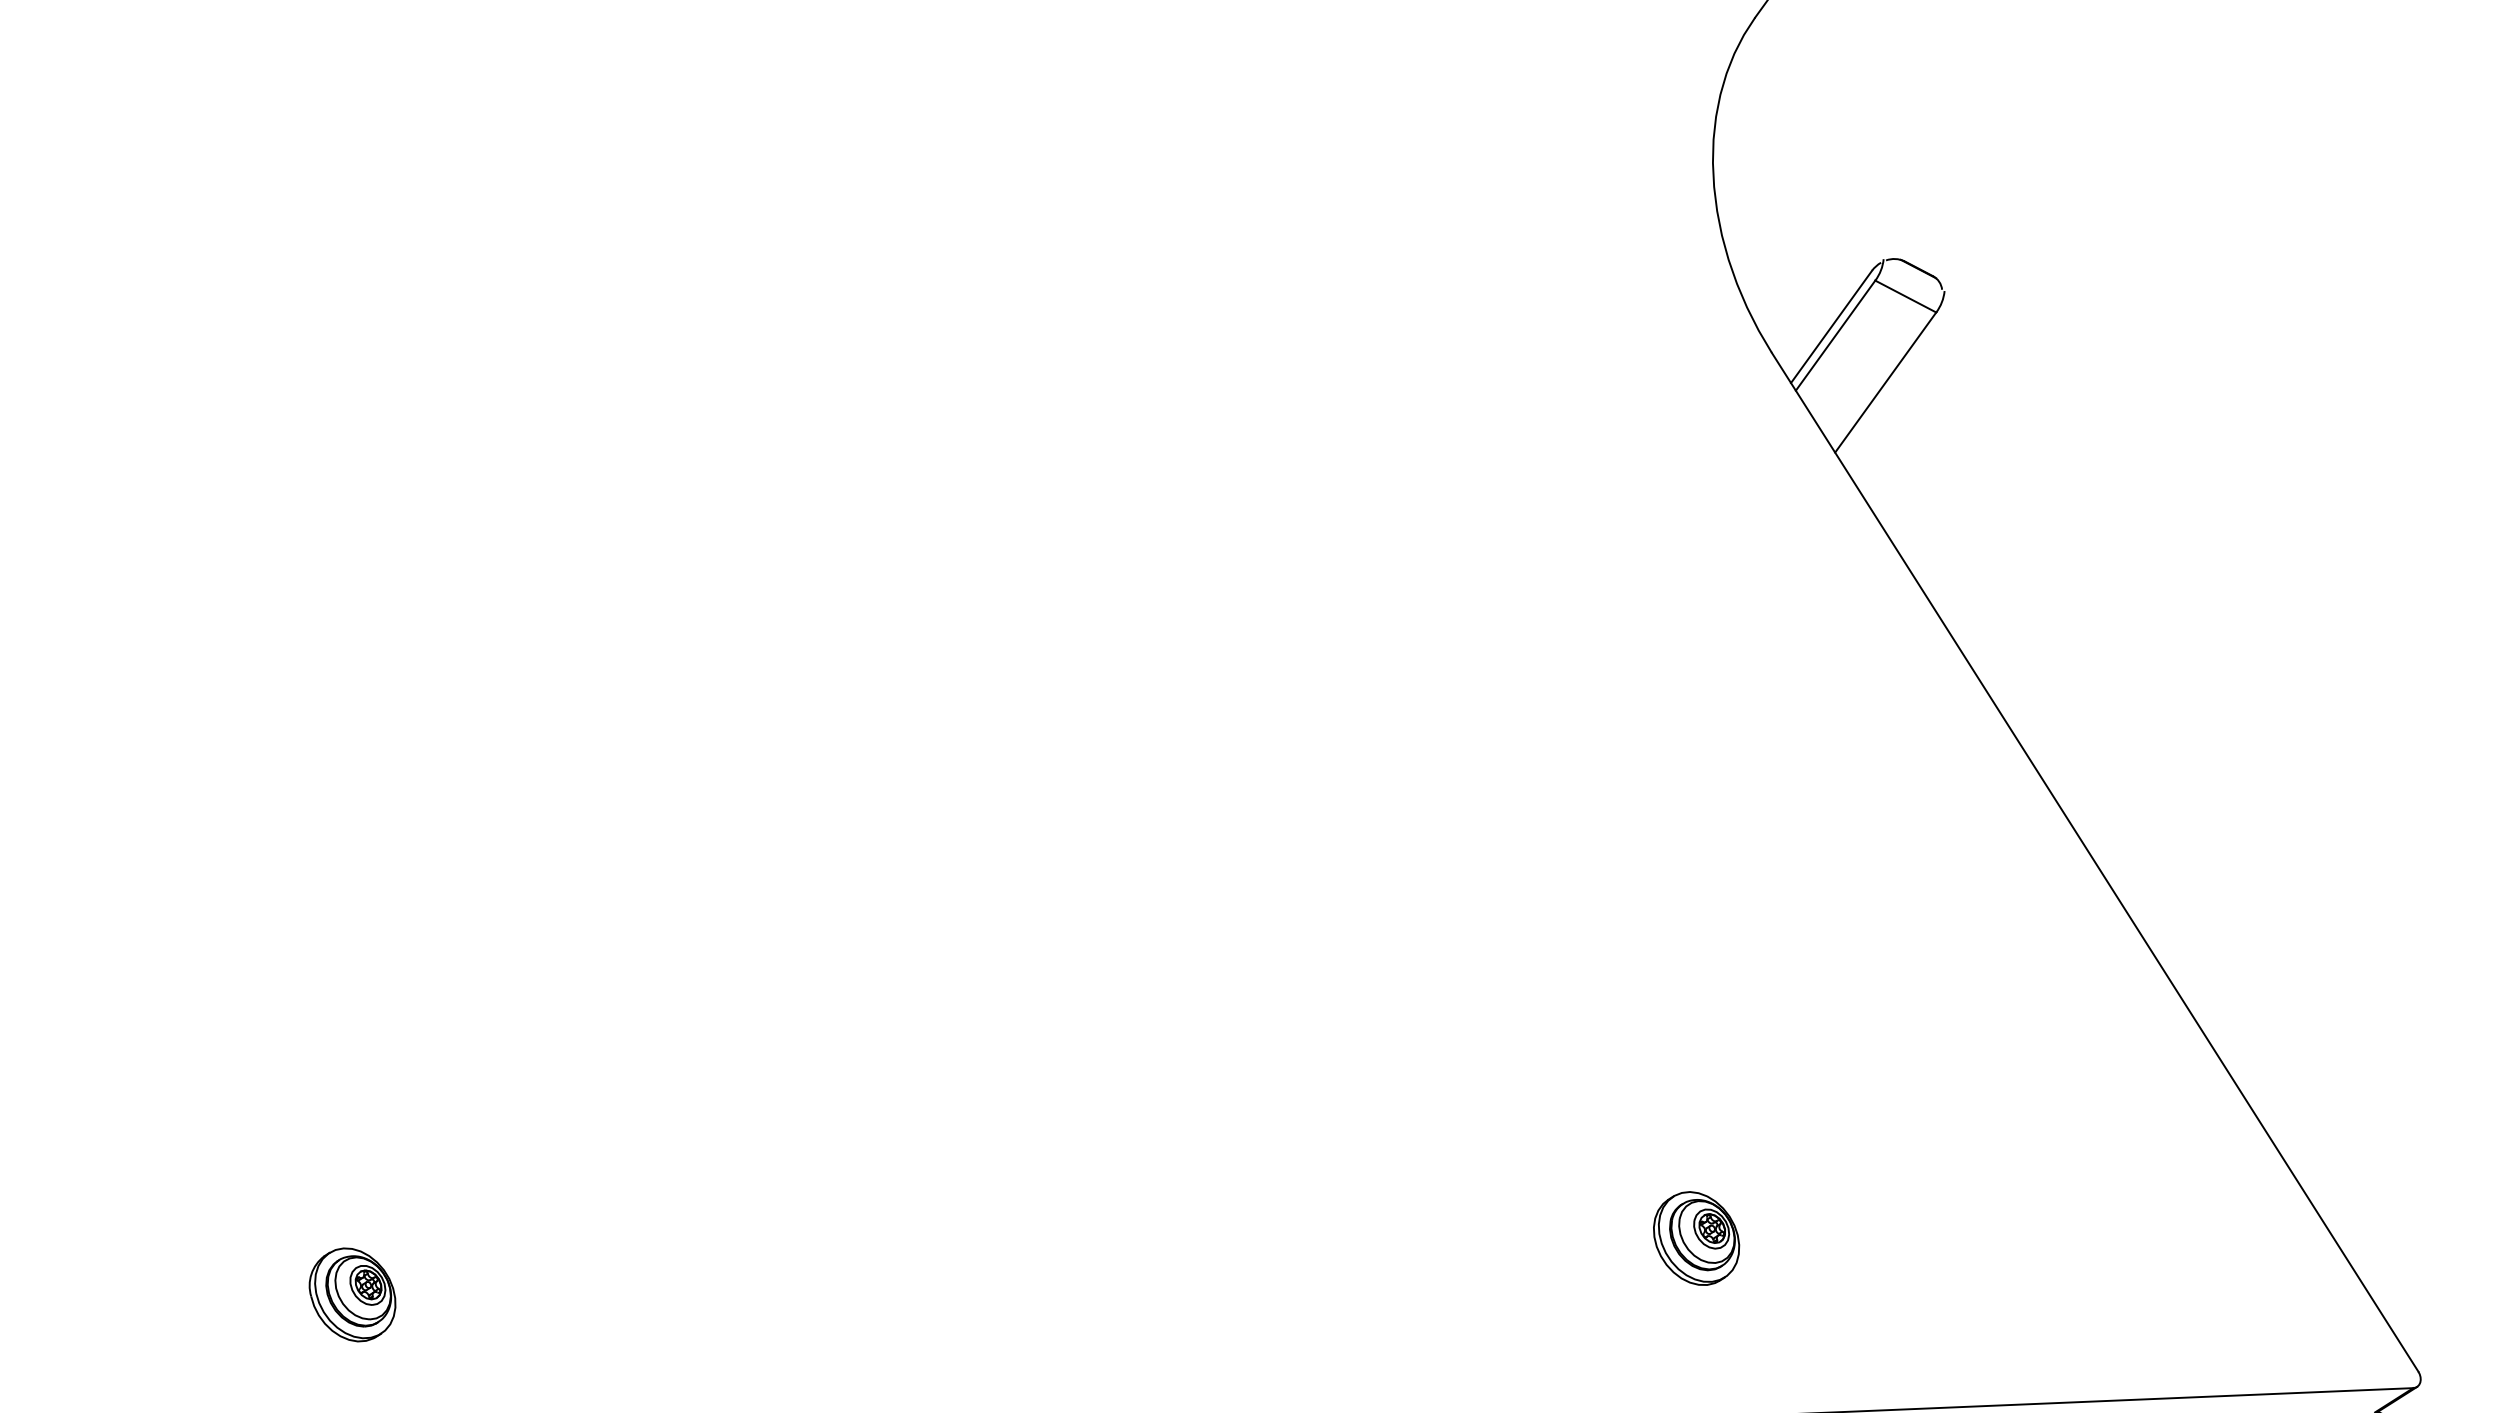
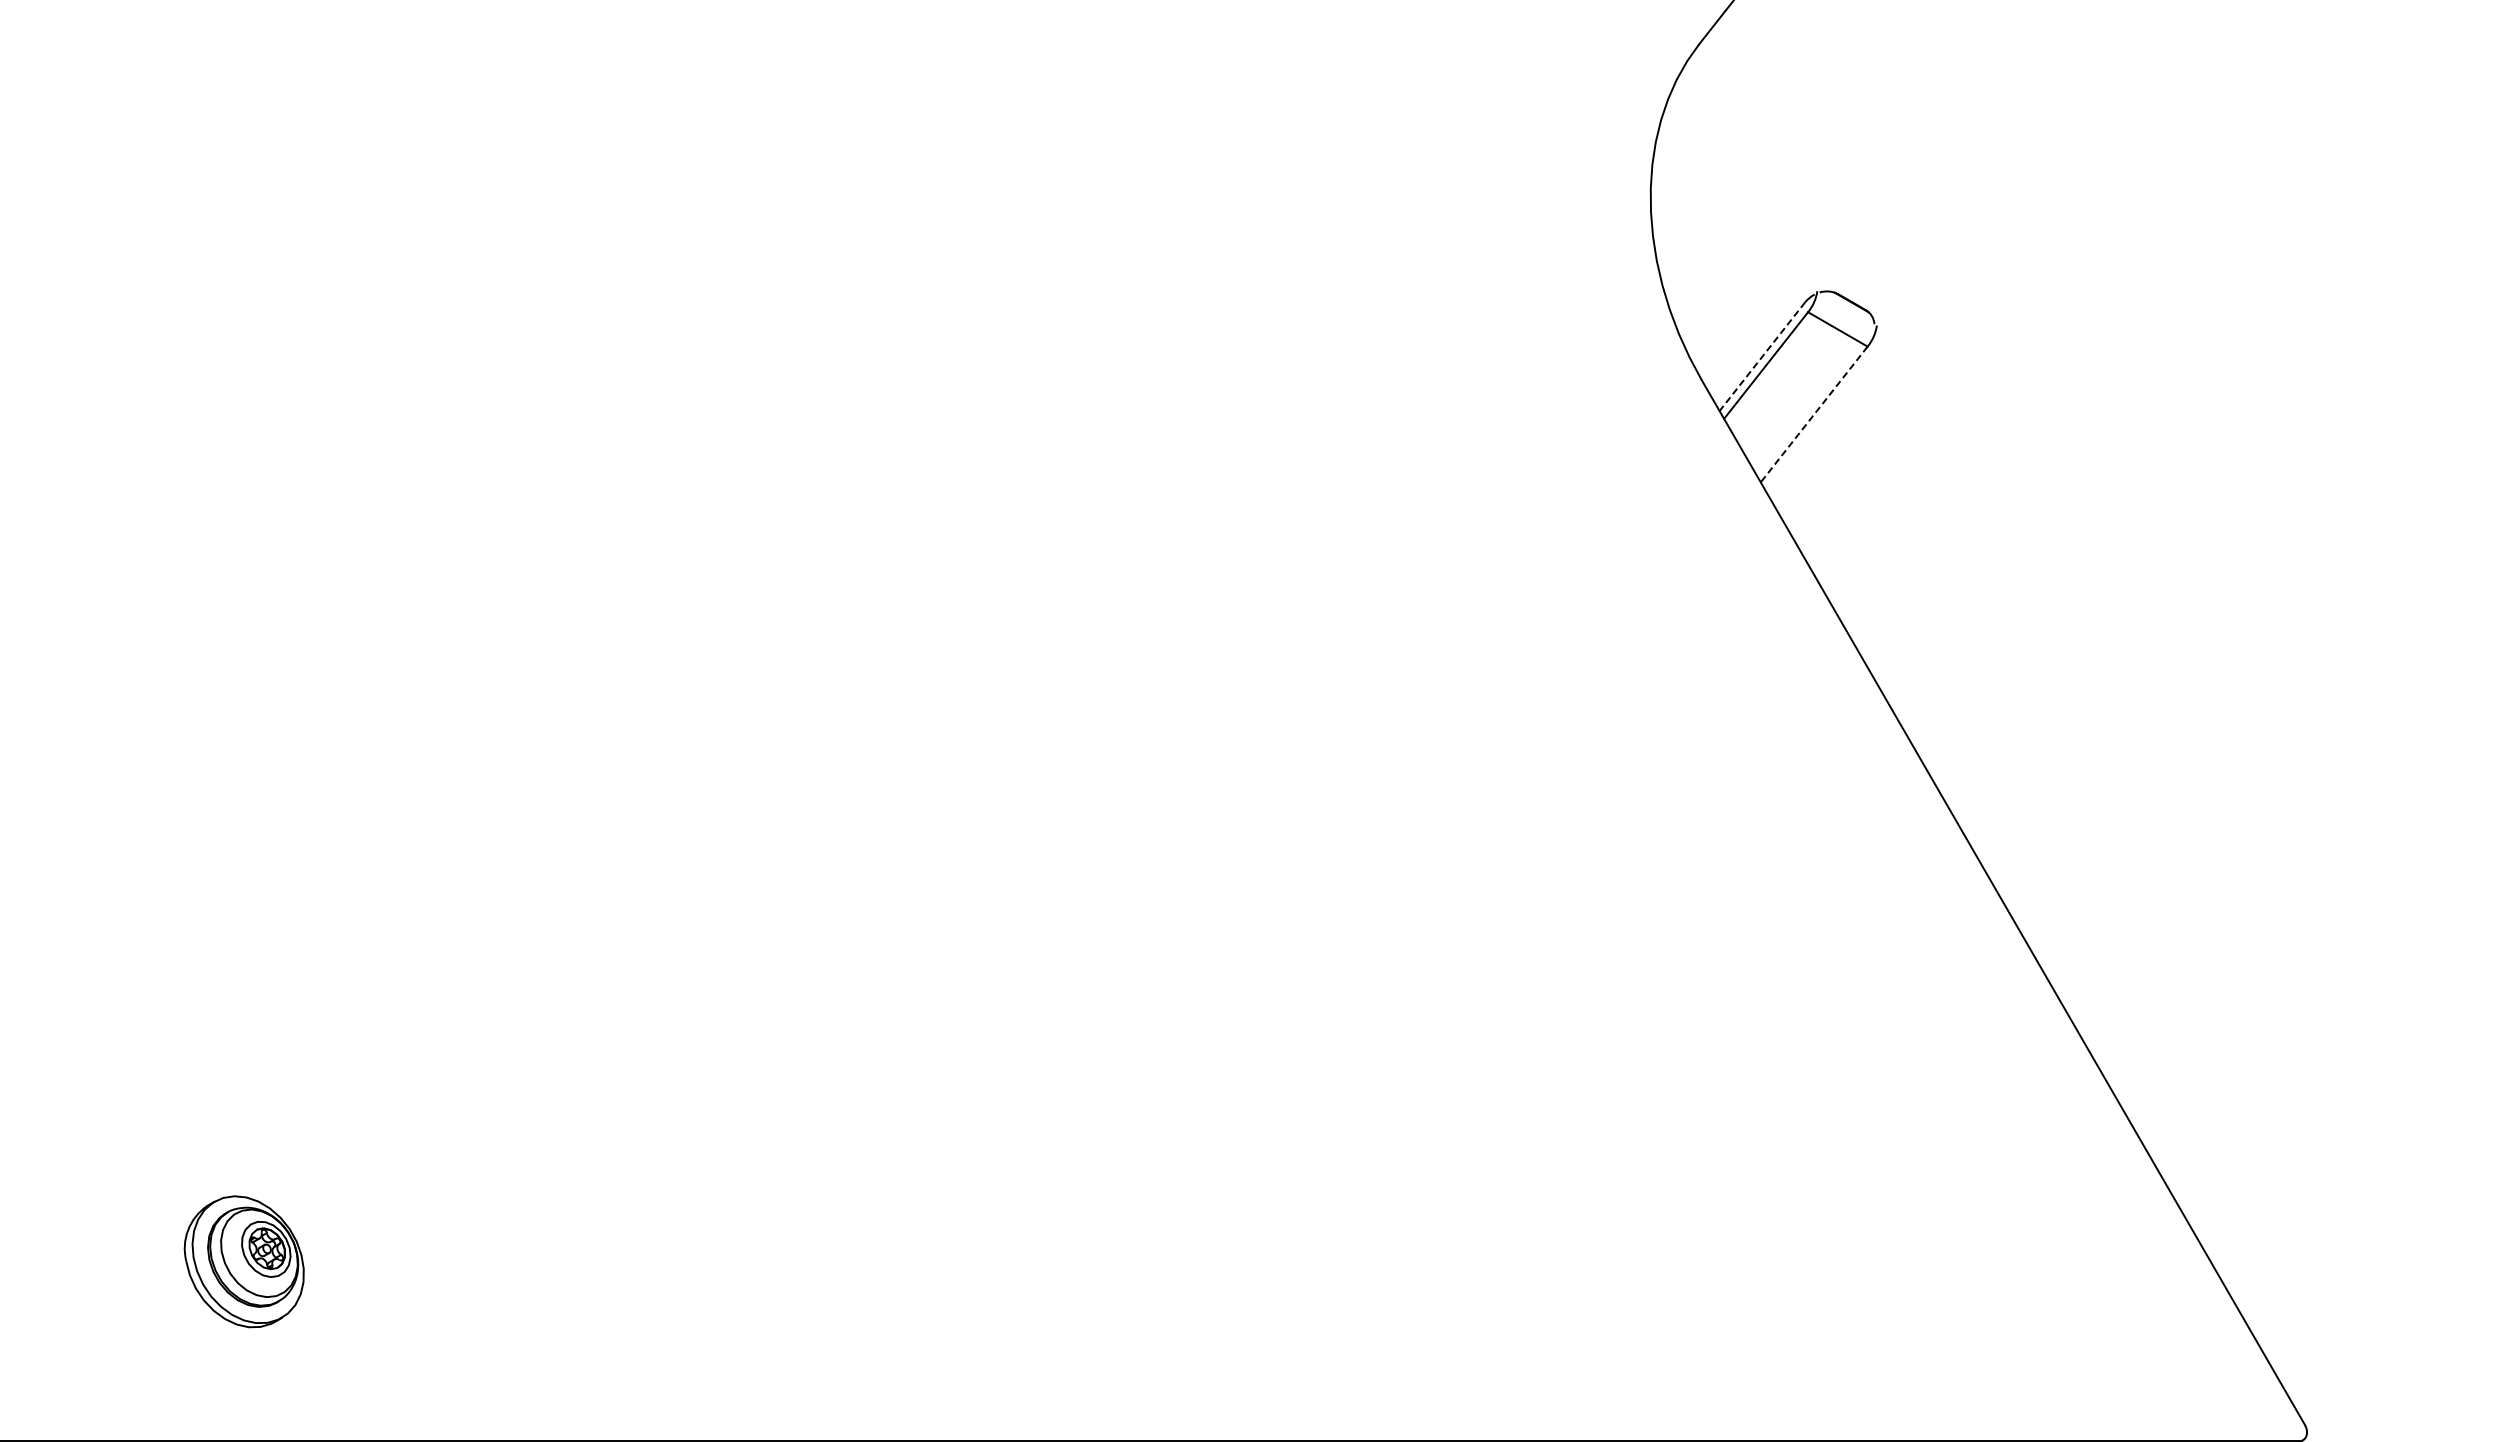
line: (1831, 327) -> (1762, 357), solid -> dashed
line: (1884, 382) -> (1813, 414), solid -> dashed
part: (1696, 1238) -> (1589, 1261), removed
part: (351, 1294) -> (243, 1261), size x1.4

